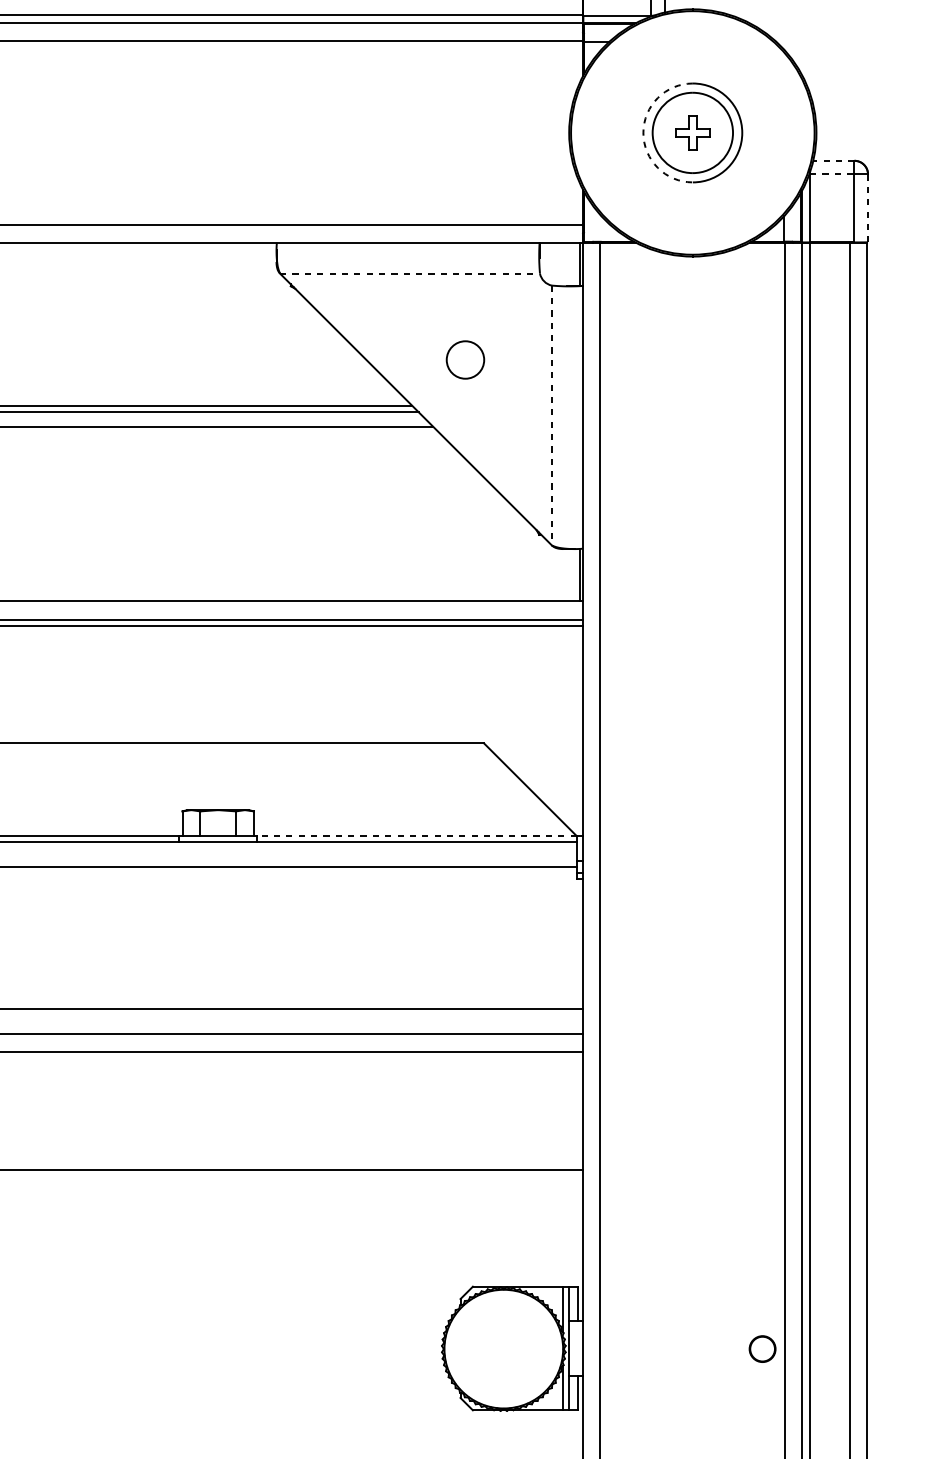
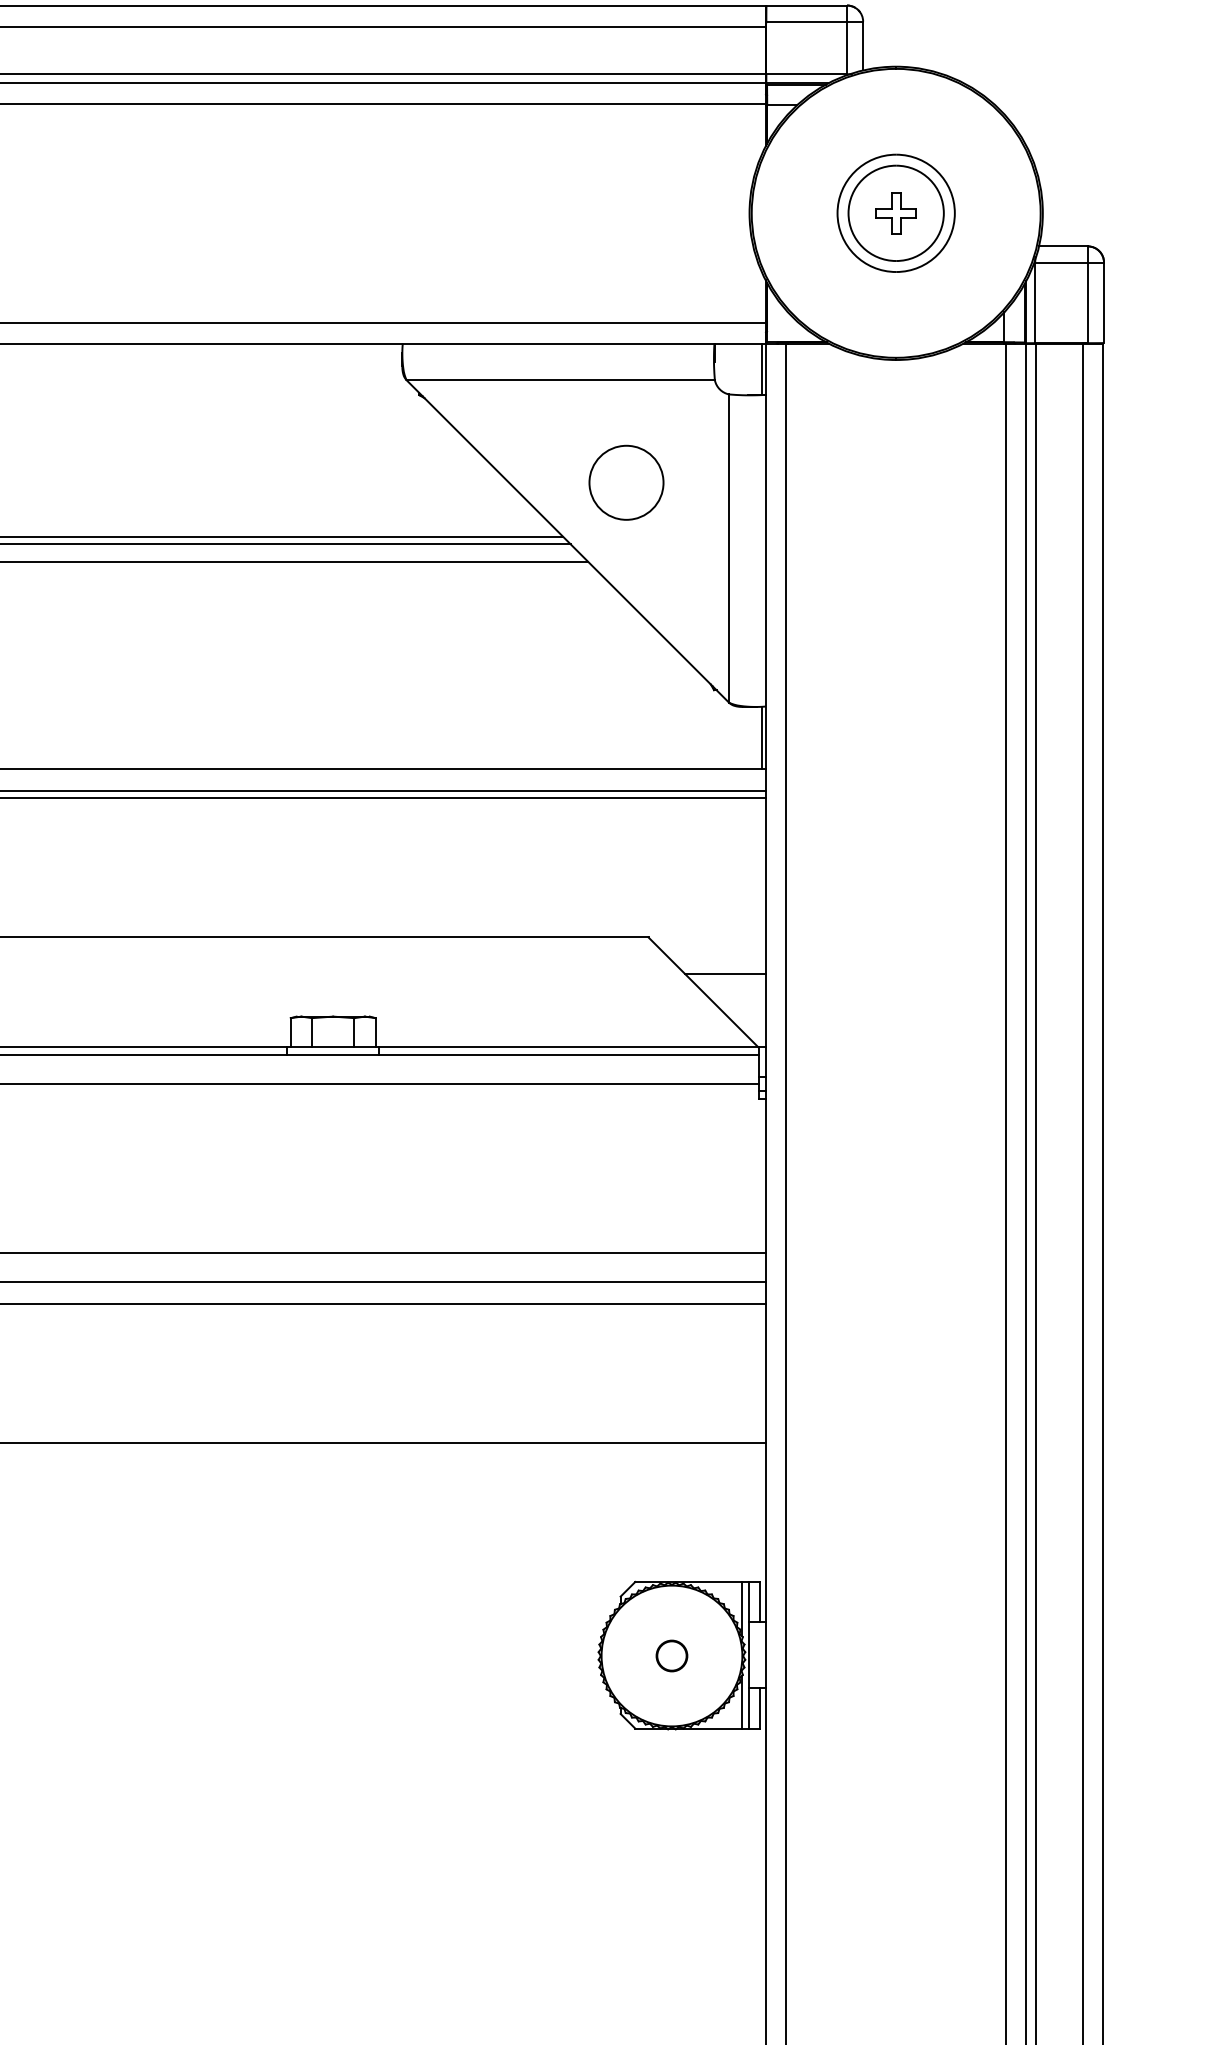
arc: (643, 133) -> (837, 213), dashed -> solid
line: (833, 160) -> (1062, 246), dashed -> solid
line: (833, 174) -> (1062, 262), dashed -> solid
line: (868, 208) -> (1104, 303), dashed -> solid
line: (410, 273) -> (561, 380), dashed -> solid
circle: (465, 359) -> (626, 482), size x1.67
line: (552, 416) -> (729, 549), dashed -> solid
line: (548, 774) -> (725, 974), added
line: (416, 836) -> (568, 1047), dashed -> solid
part: (762, 1348) -> (671, 1655), moved

